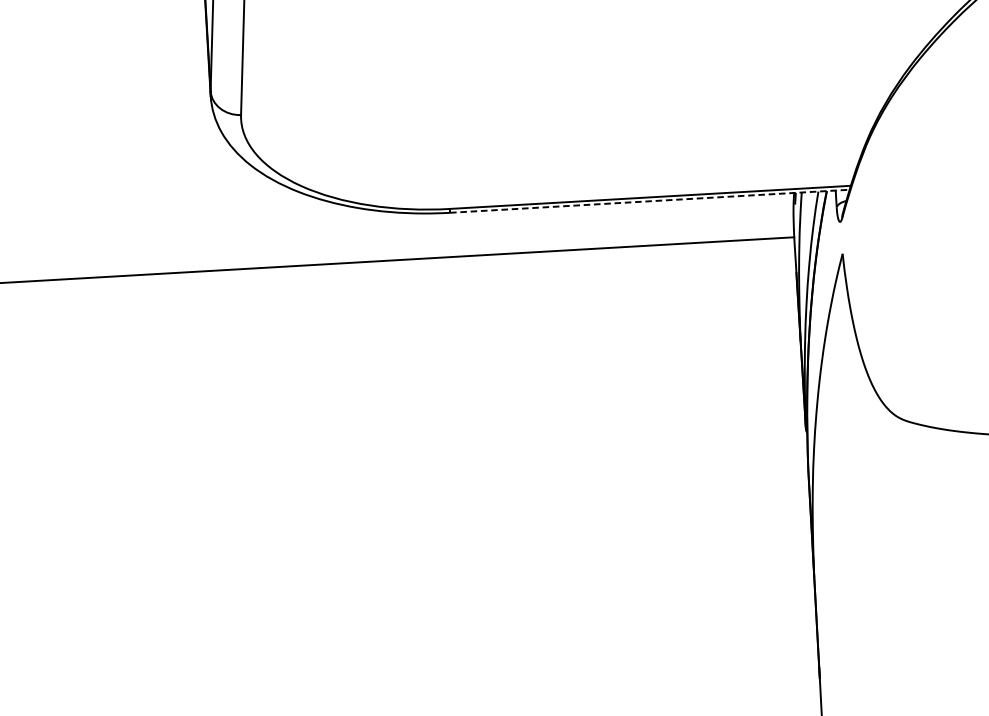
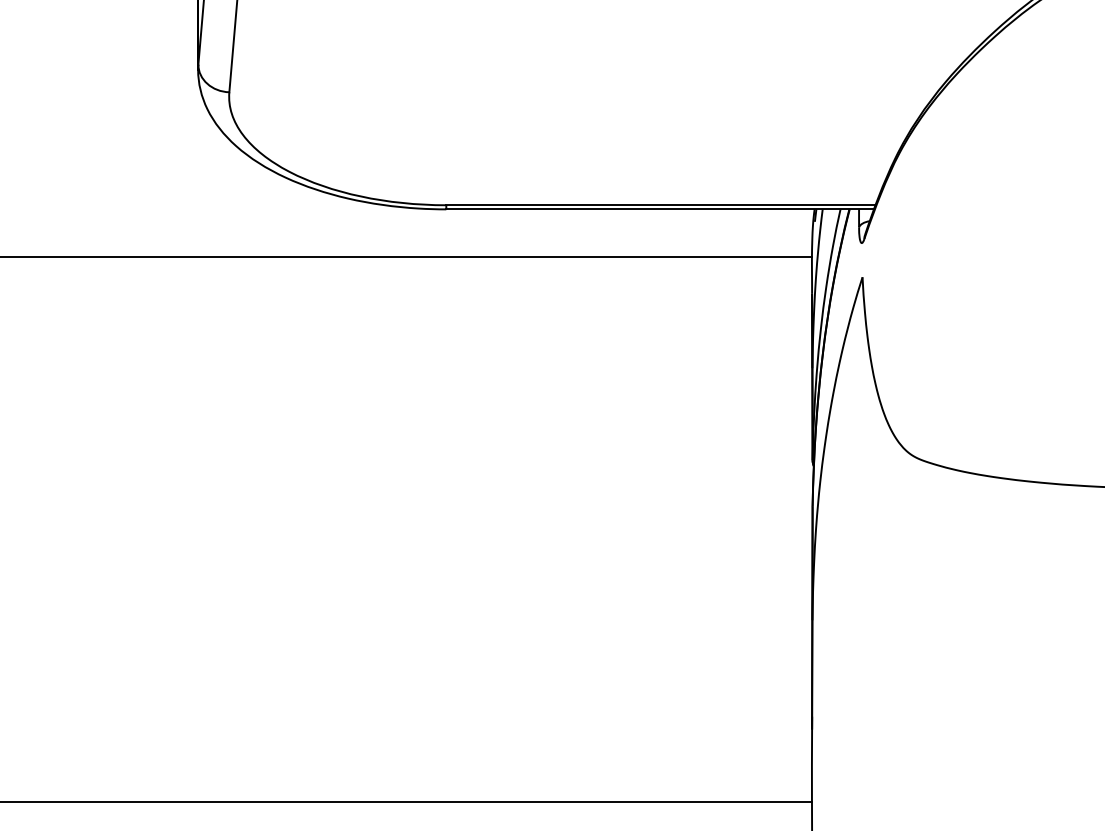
line: (650, 201) -> (660, 209), dashed -> solid

